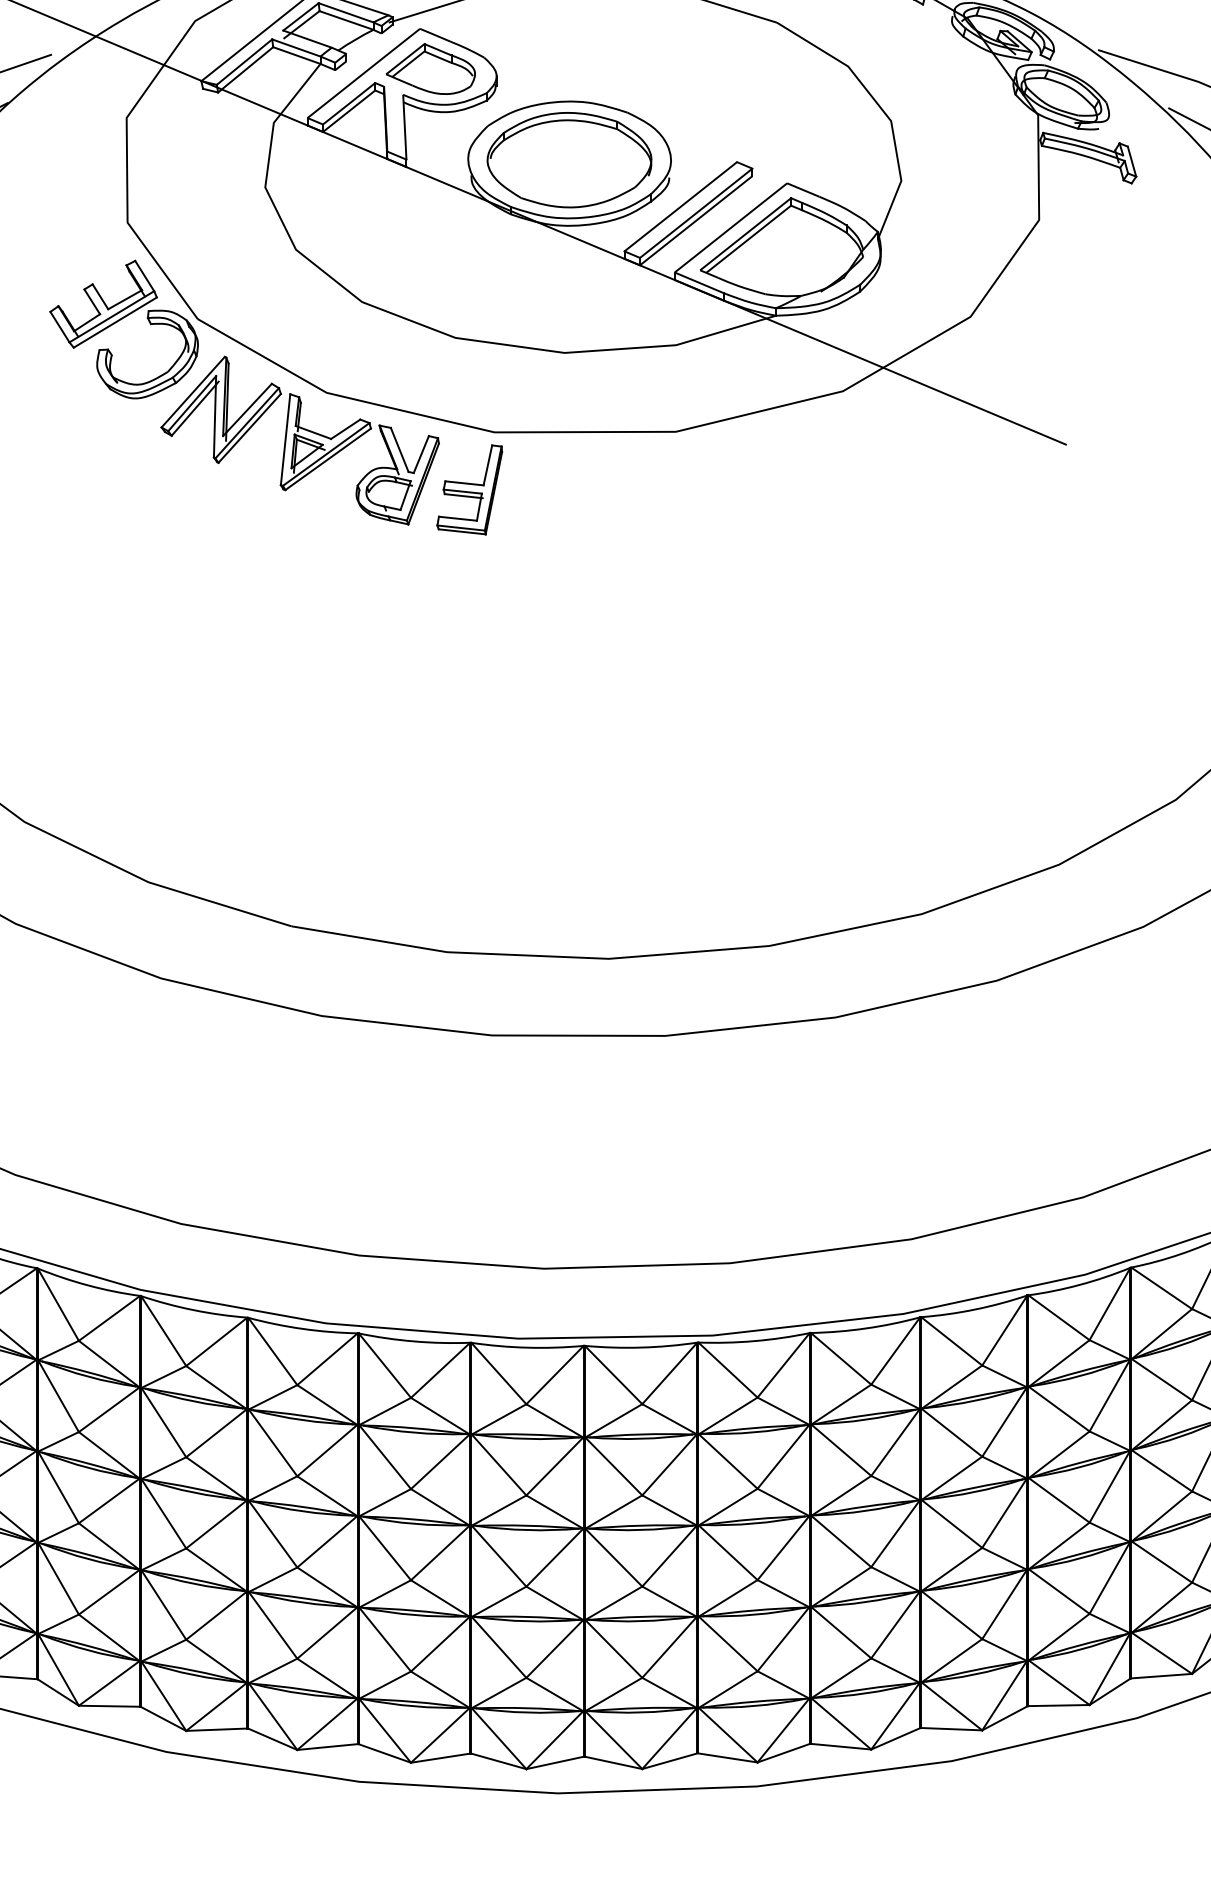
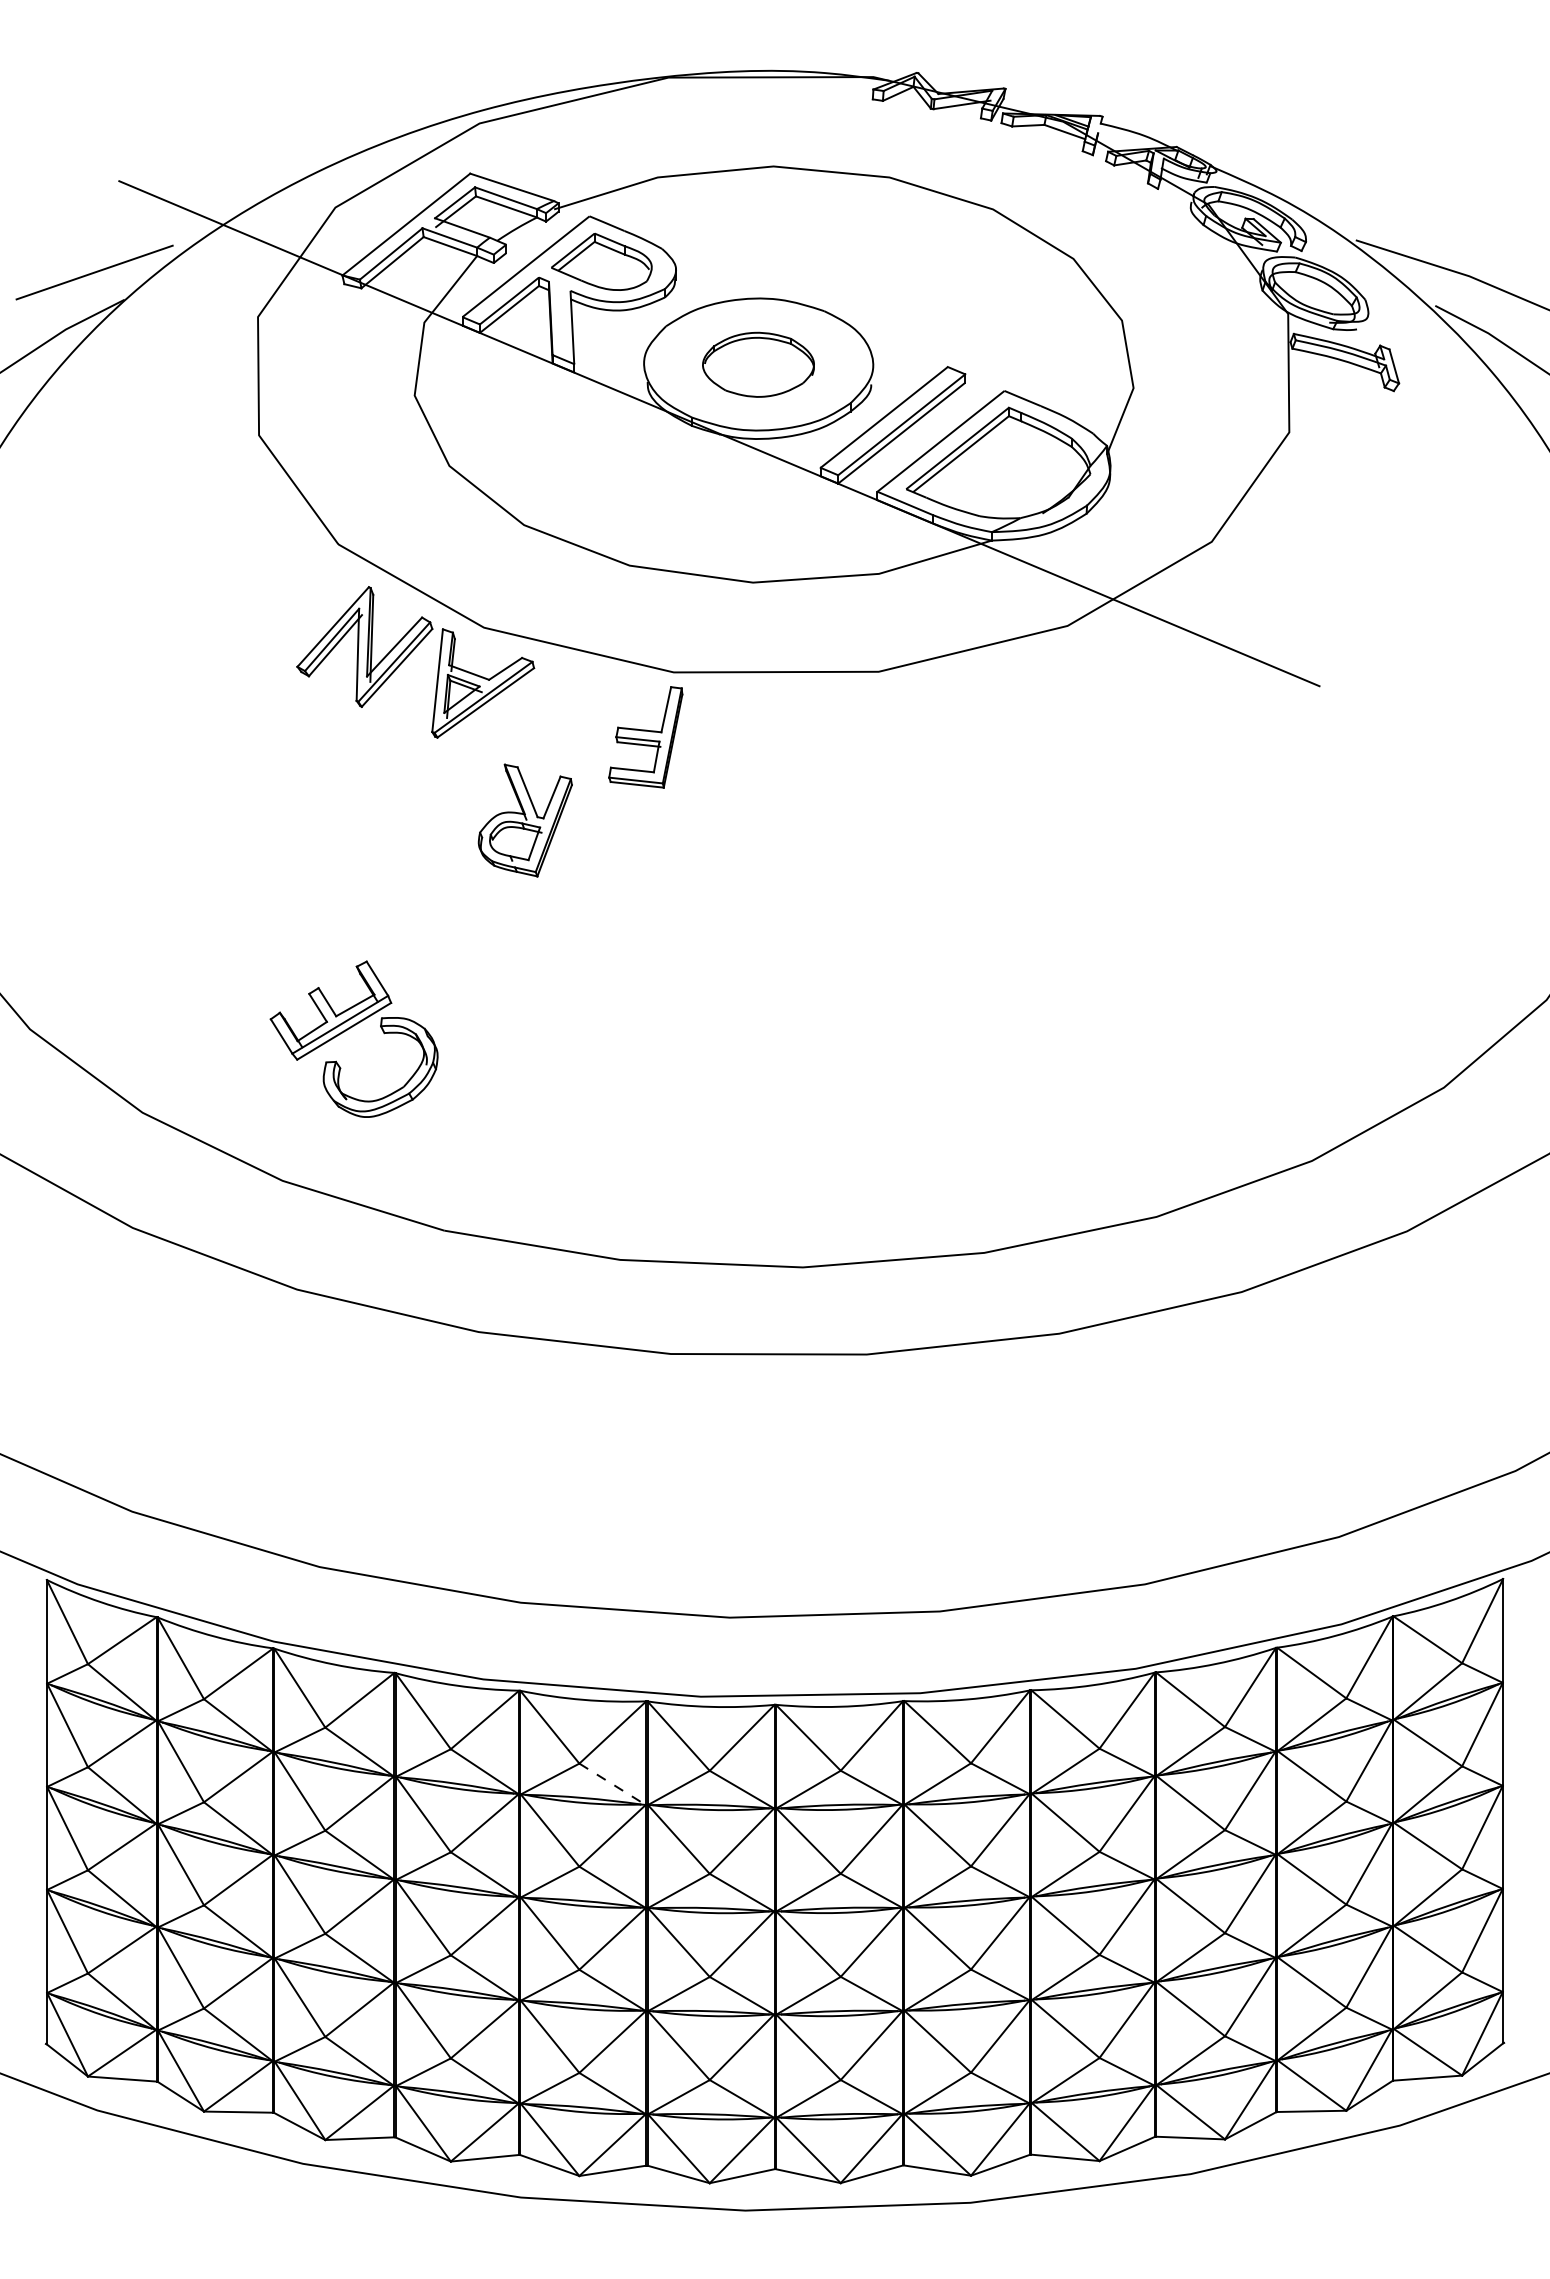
part: (569, 159) -> (758, 364), size x0.6
part: (120, 320) -> (349, 1029), moved
part: (396, 474) -> (524, 820), moved
line: (441, 1416) -> (613, 1784), solid -> dashed

